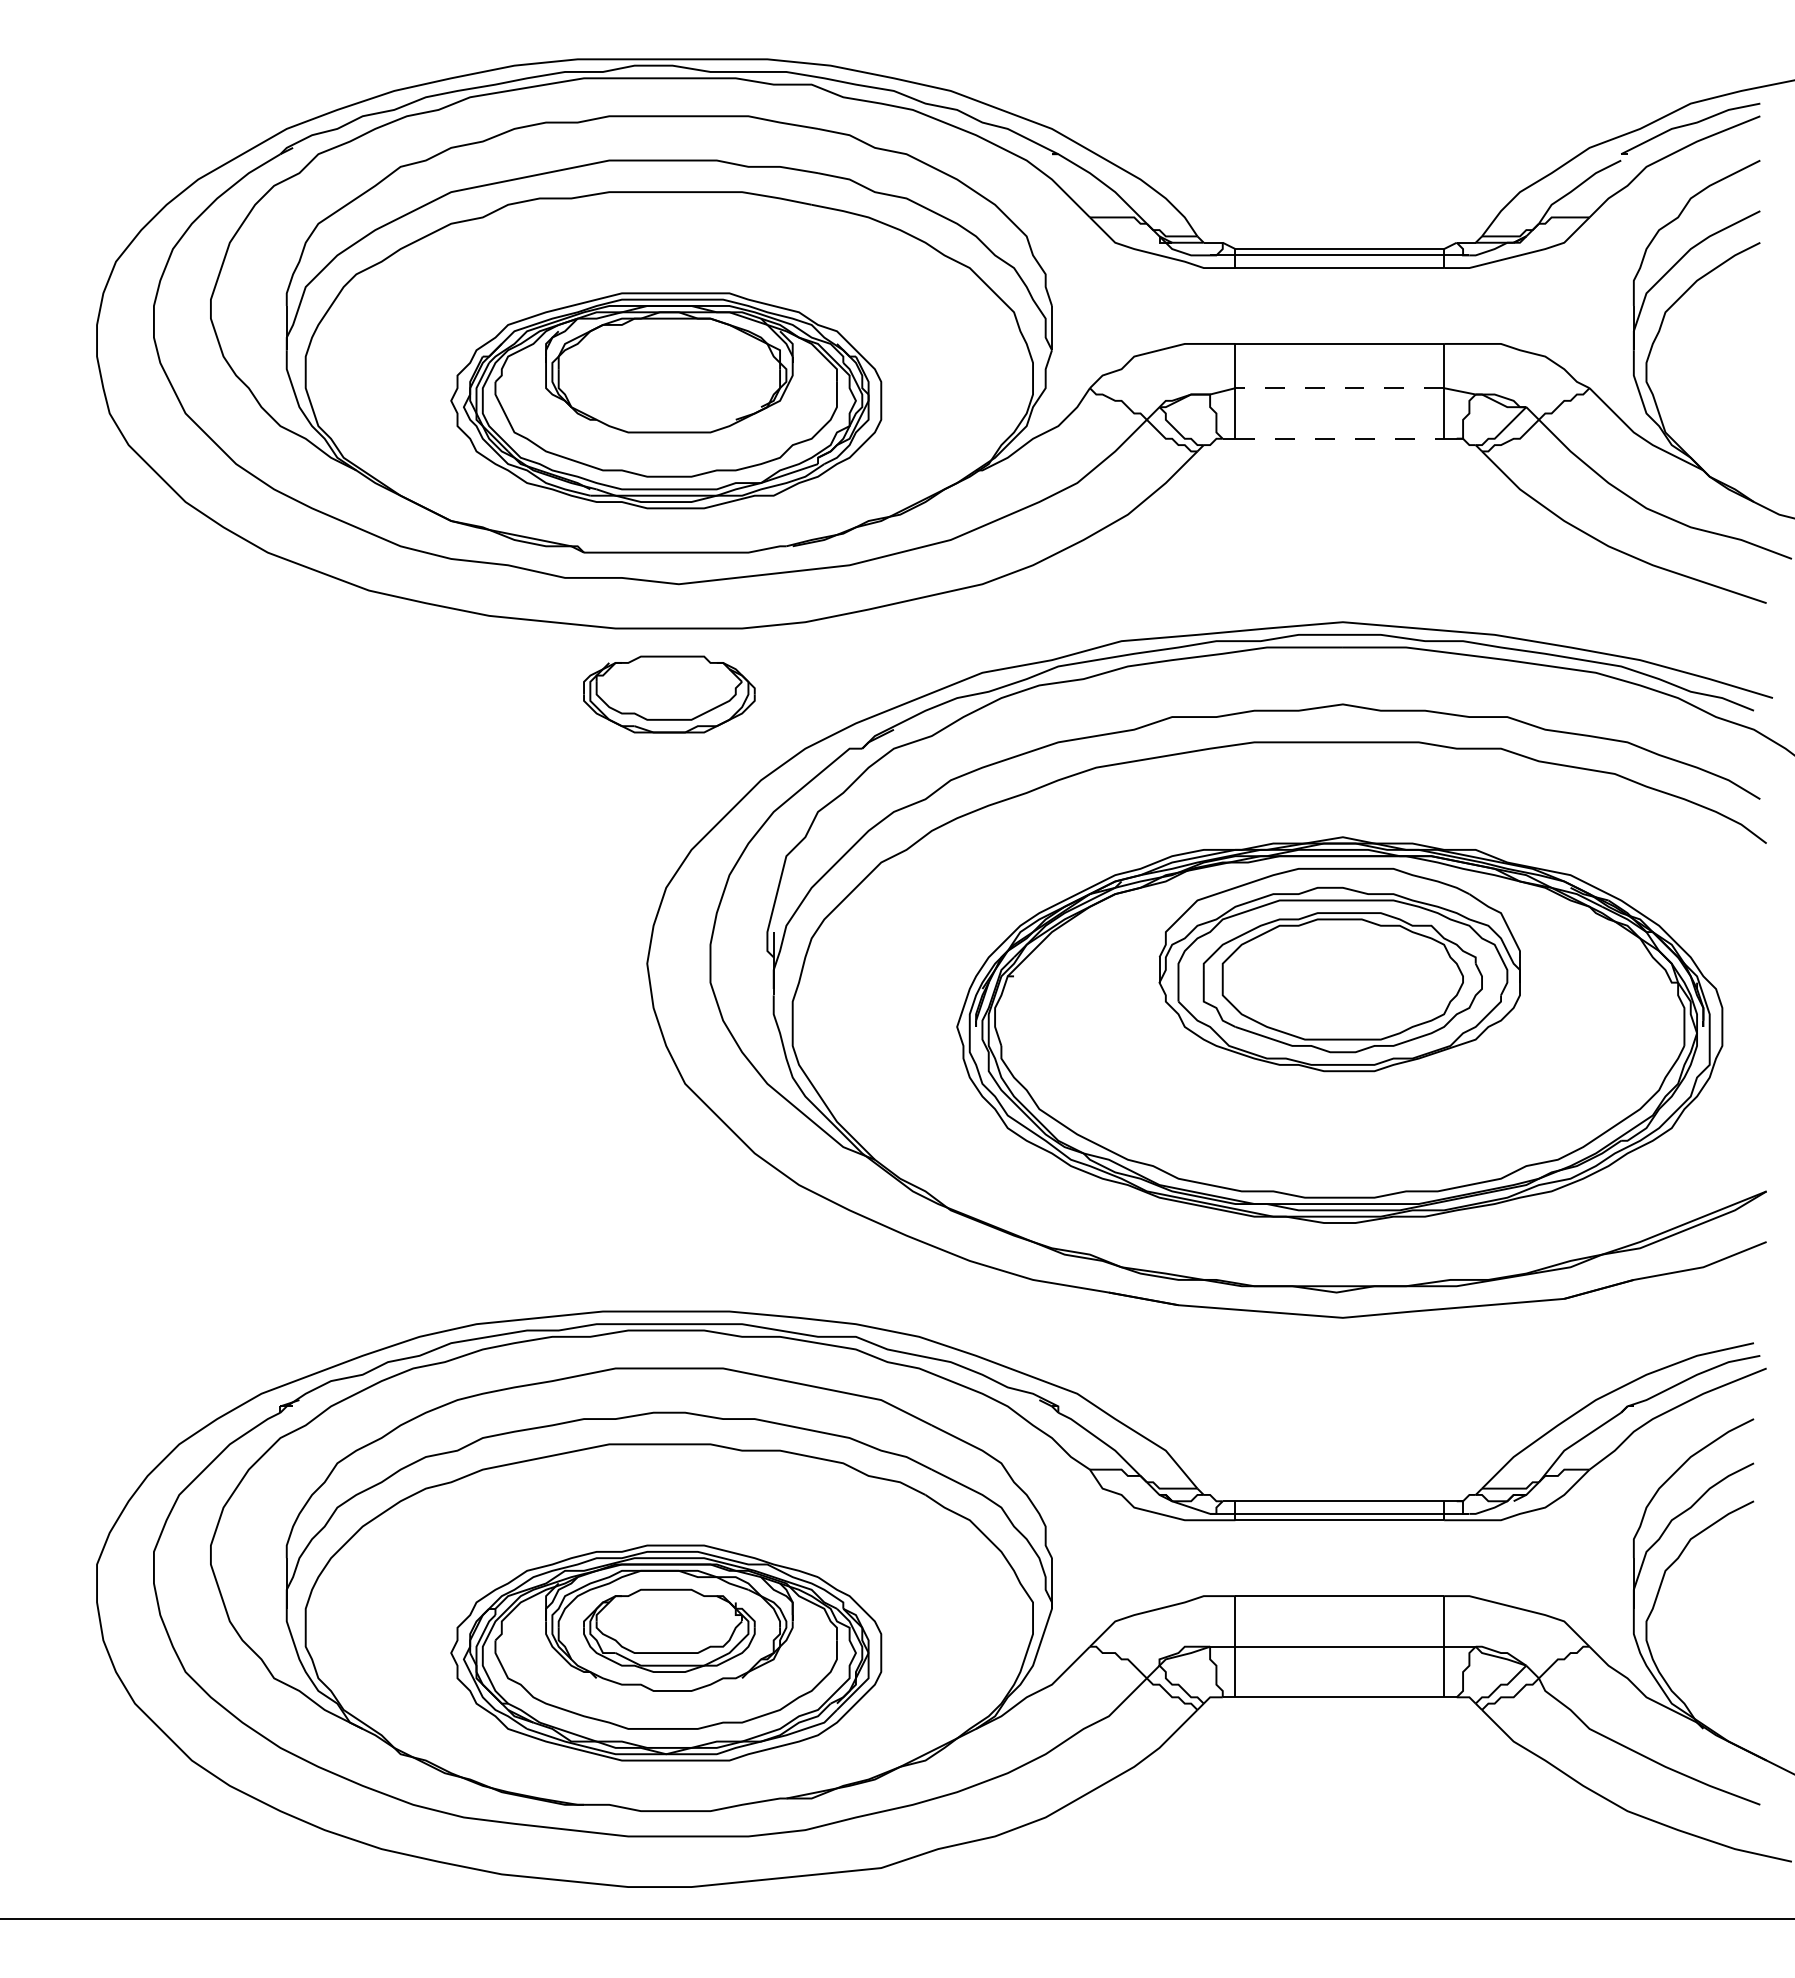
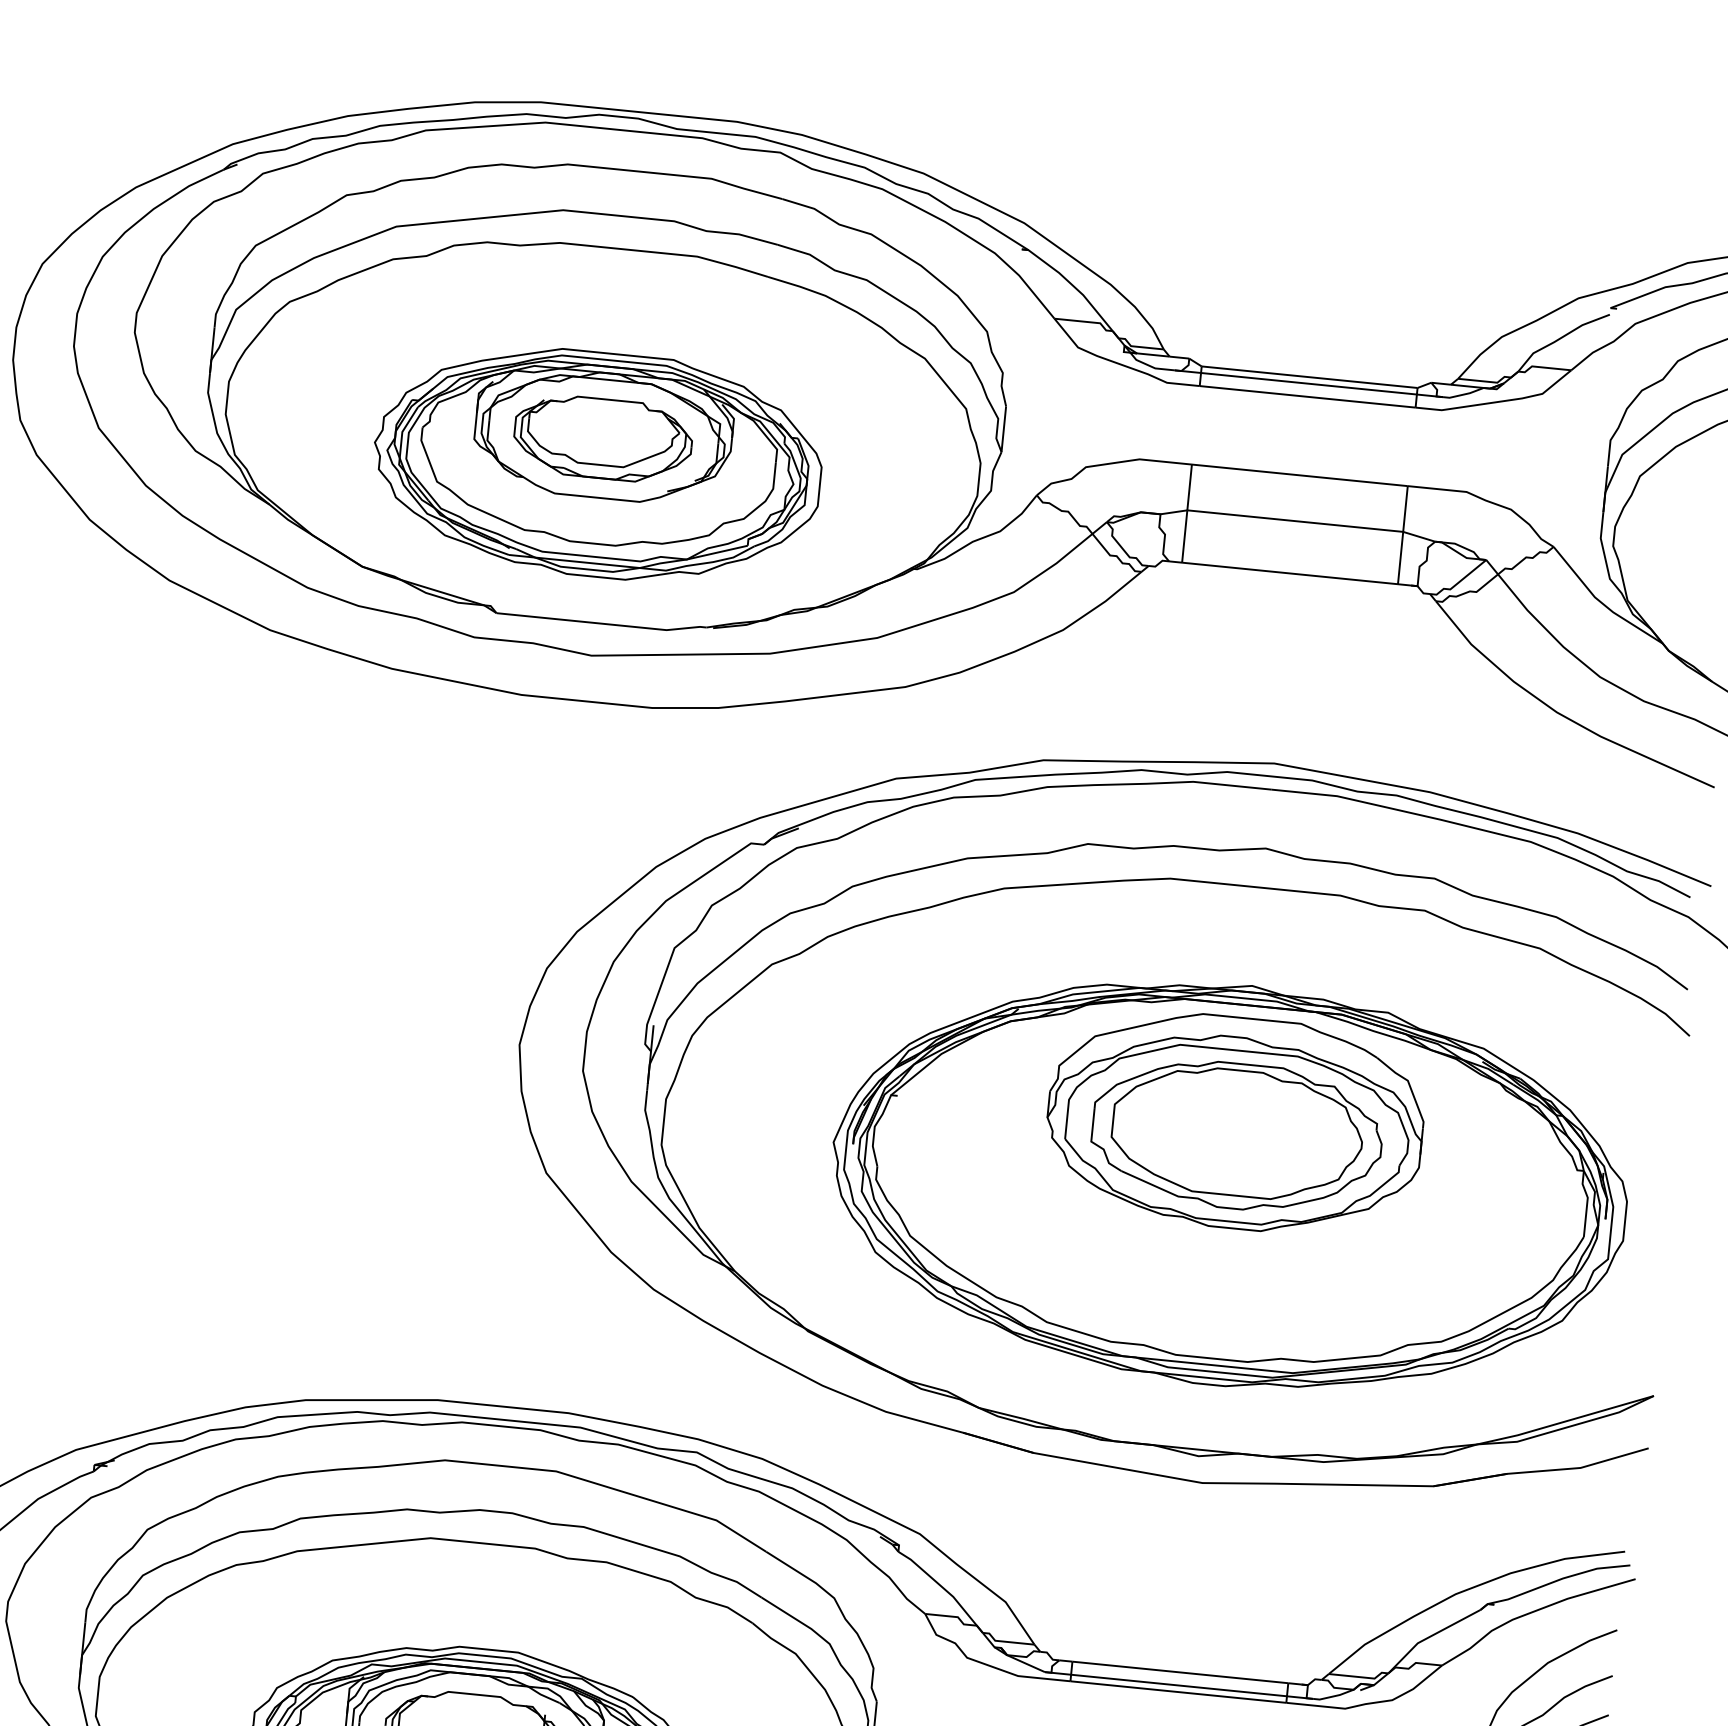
line: (1339, 388) -> (1294, 521), dashed -> solid
line: (1340, 438) -> (1290, 573), dashed -> solid
part: (669, 694) -> (603, 438), moved

